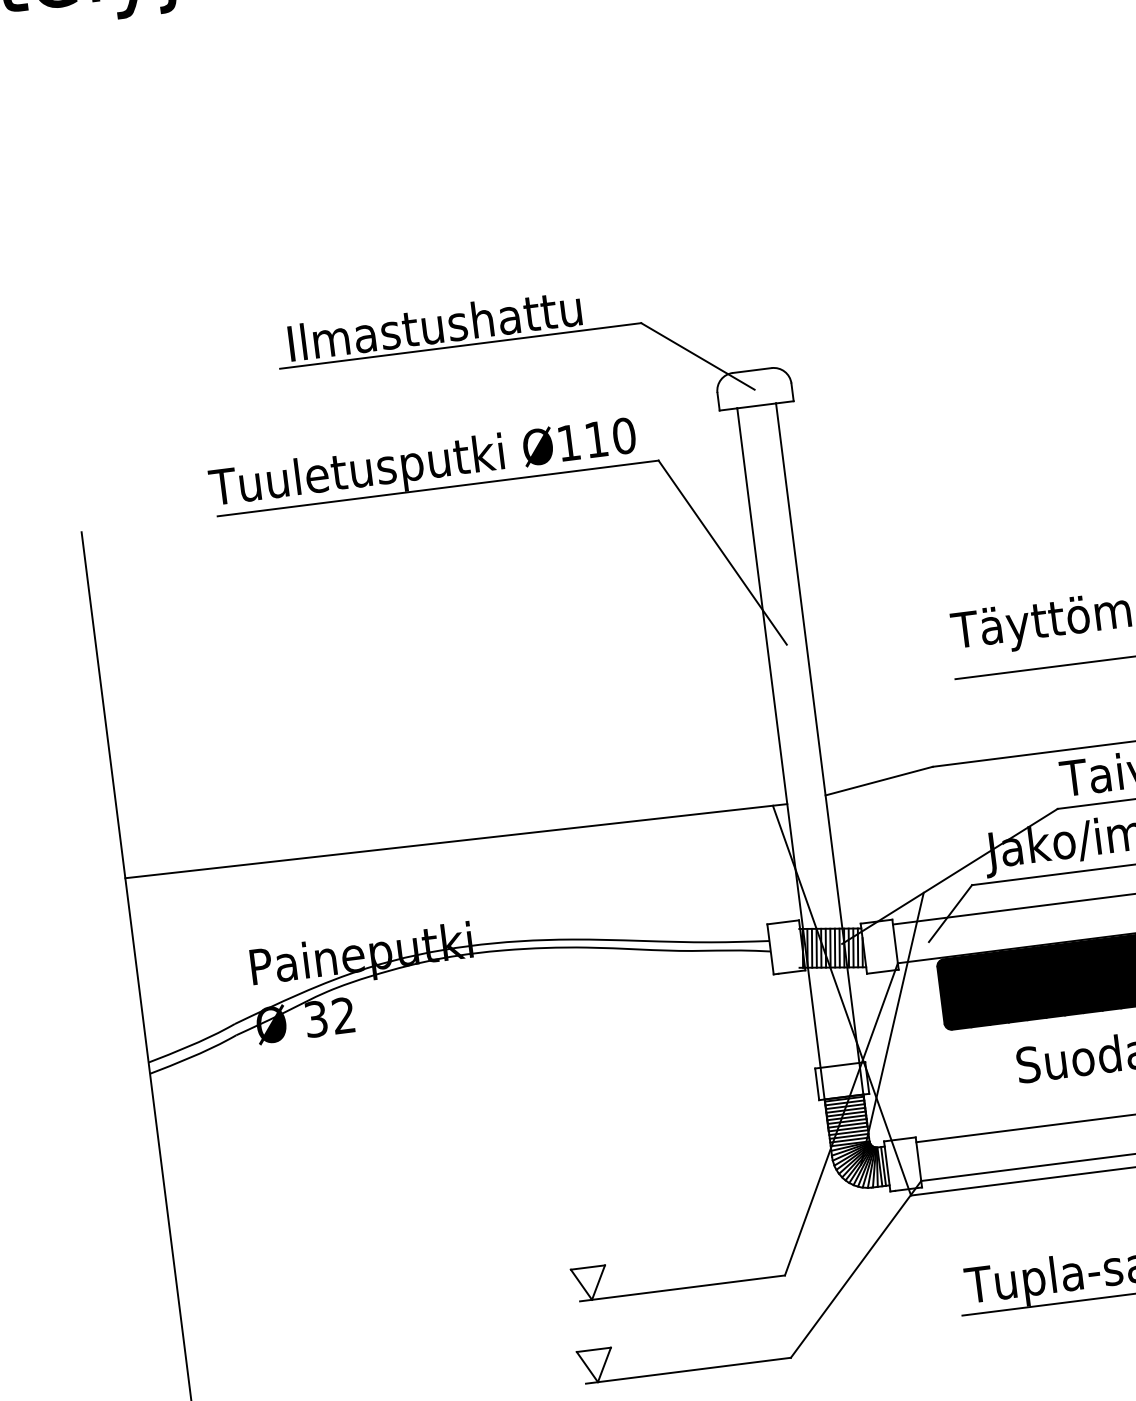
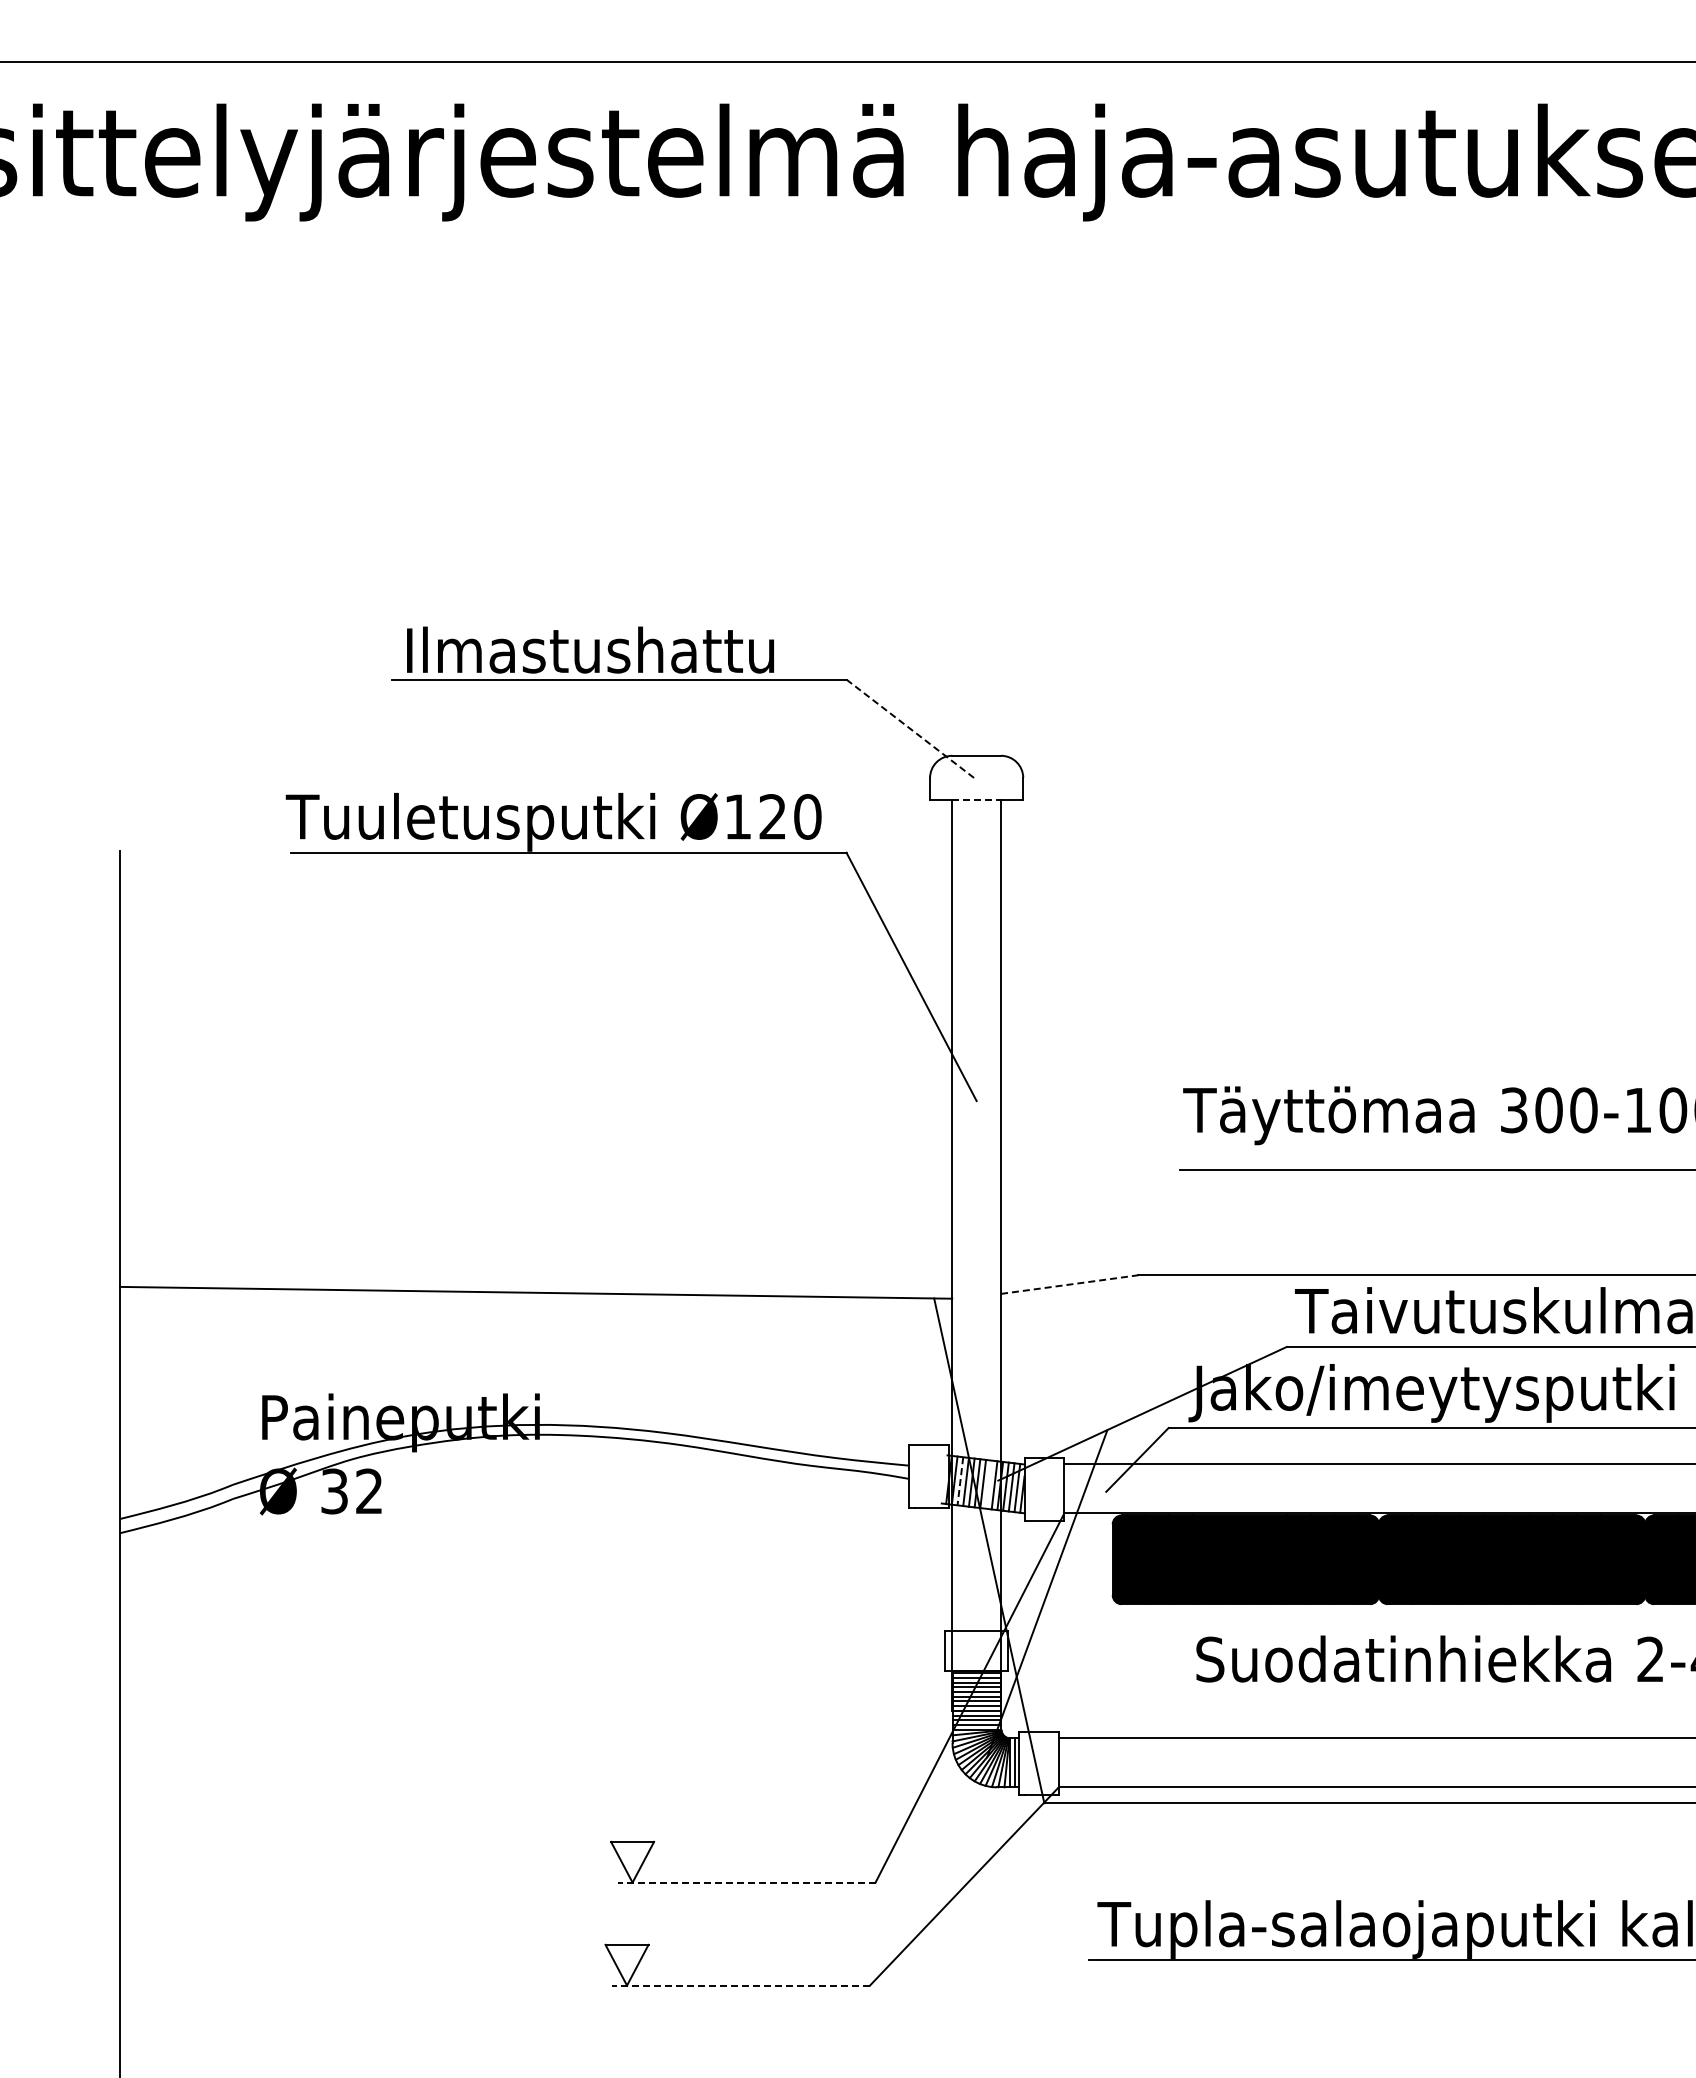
line: (697, 356) -> (911, 730), solid -> dashed
line: (757, 405) -> (977, 800), solid -> dashed
text: (596, 439) -> (772, 816), Ø110 -> Ø120
line: (879, 780) -> (1070, 1284), solid -> dashed
line: (812, 948) -> (960, 1481), solid -> dashed
line: (834, 948) -> (988, 1484), removed
line: (682, 1288) -> (746, 1882), solid -> dashed
line: (688, 1370) -> (740, 1985), solid -> dashed

